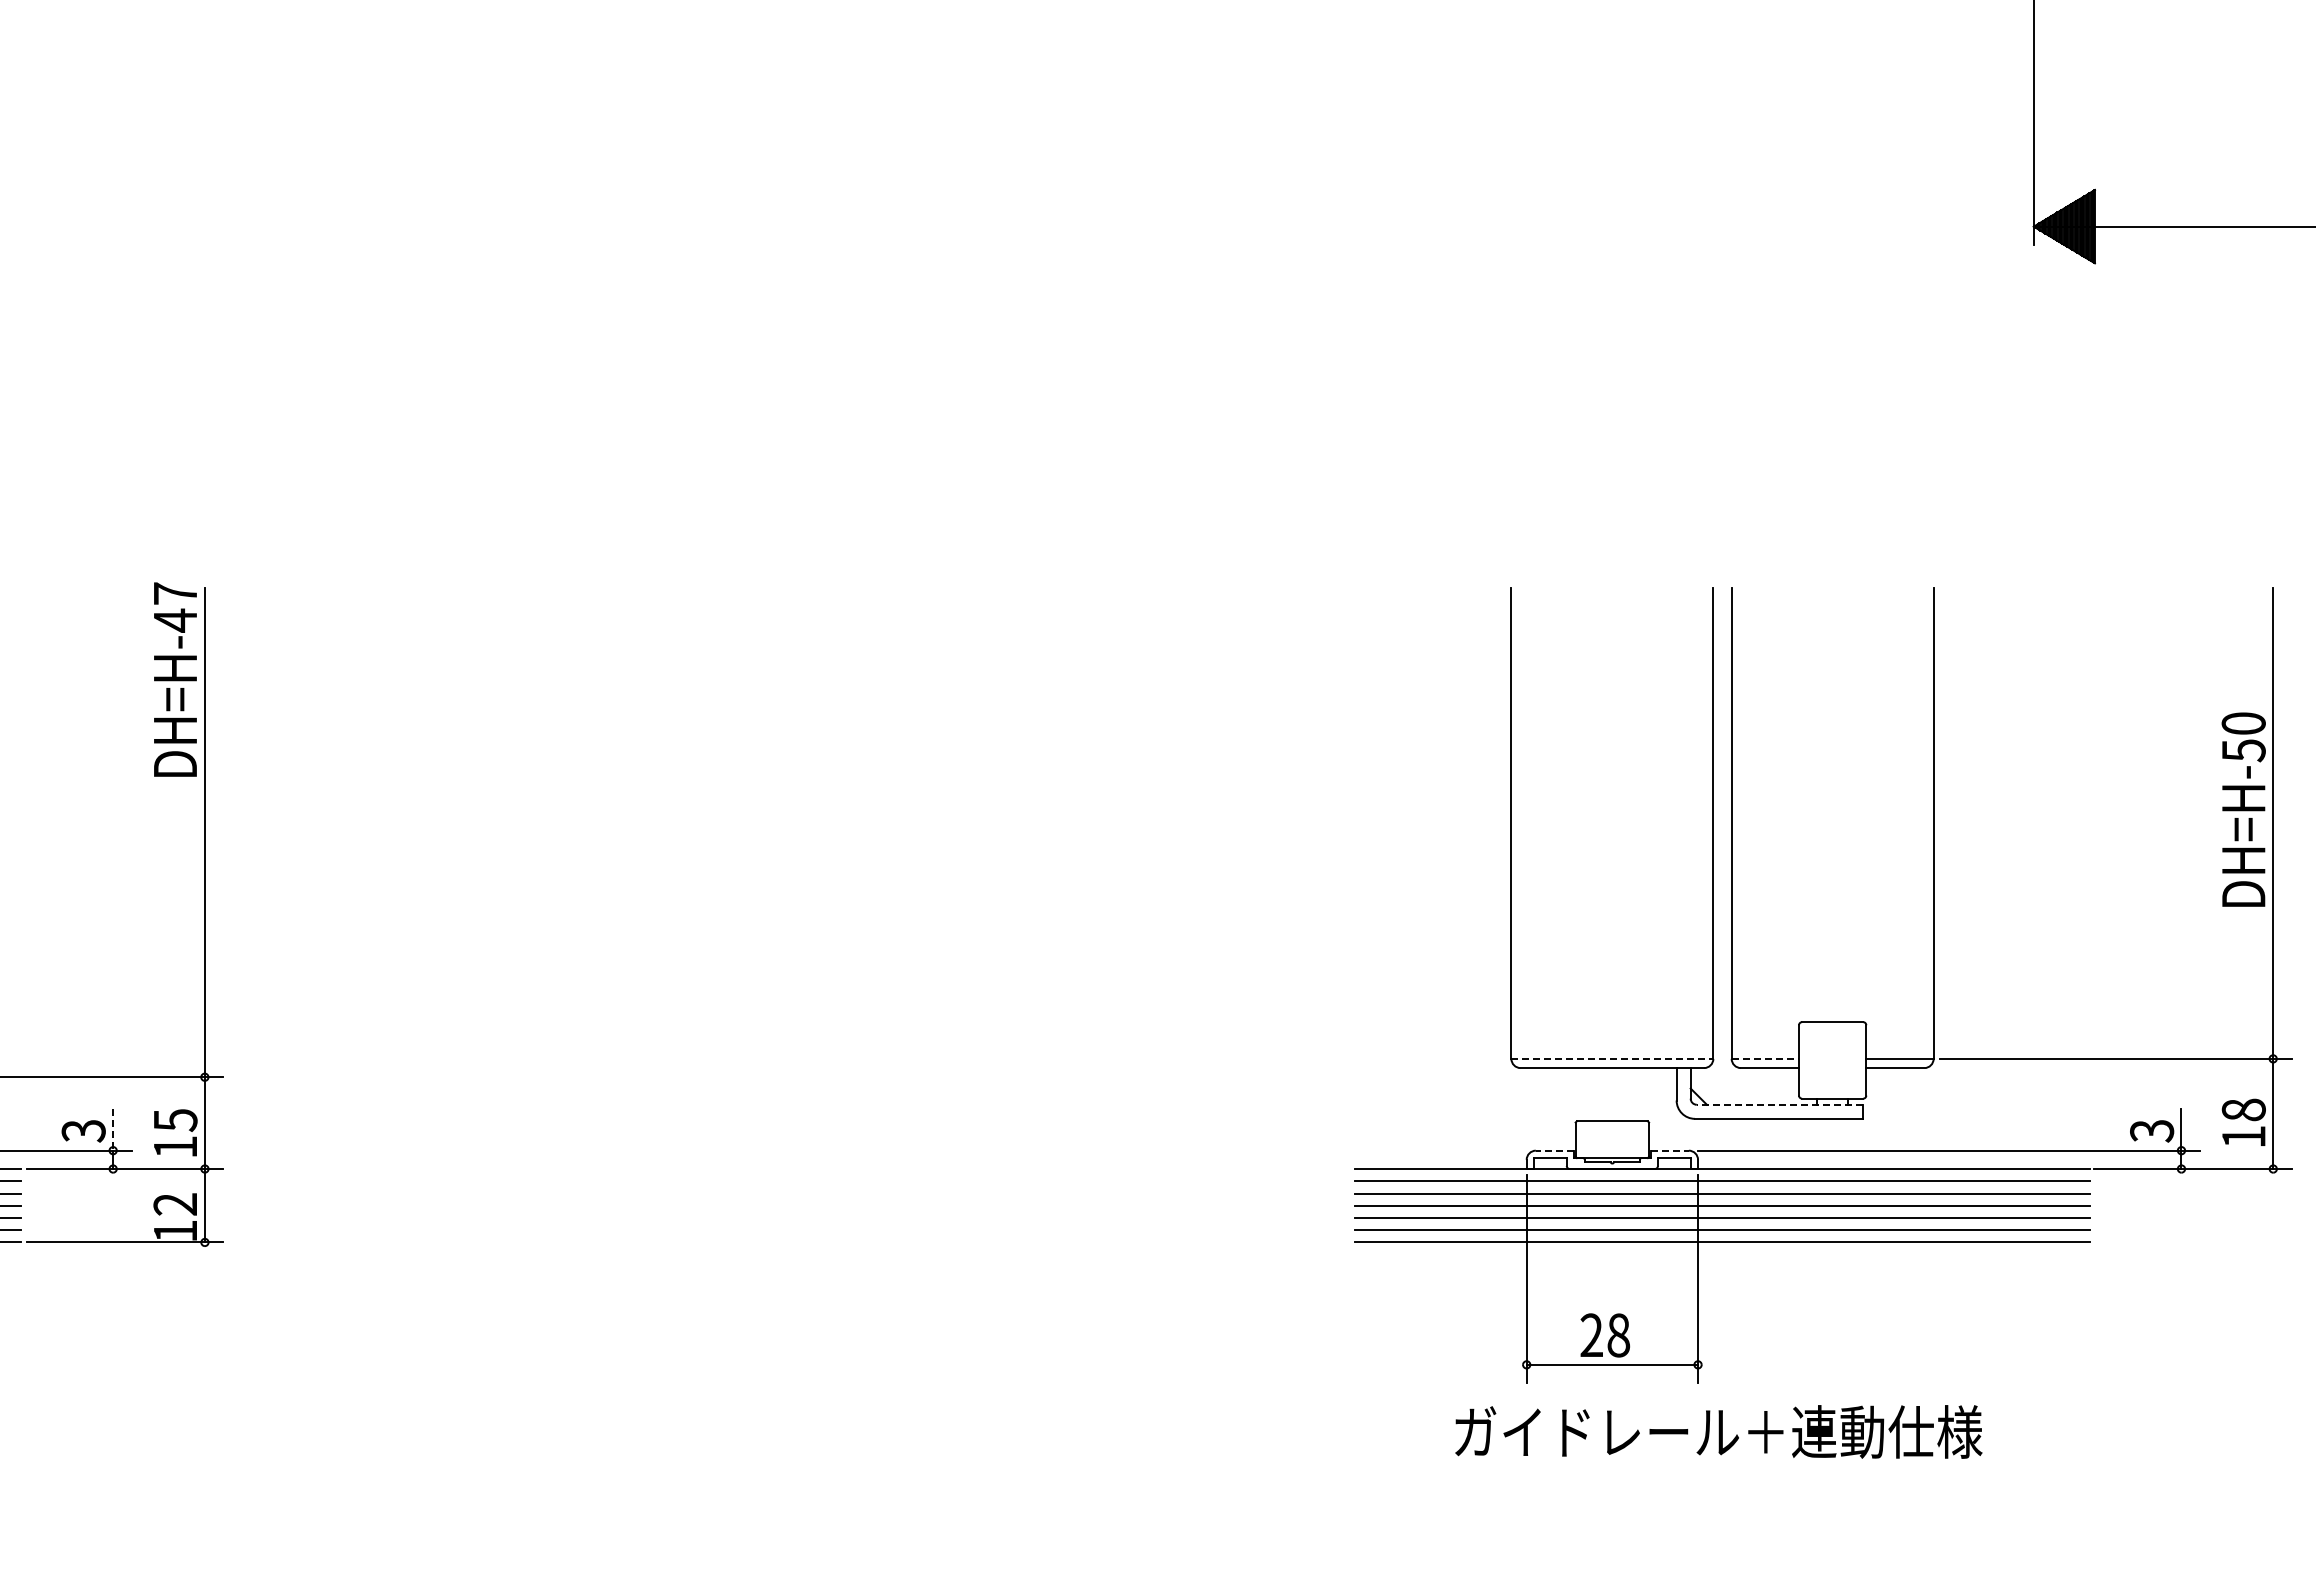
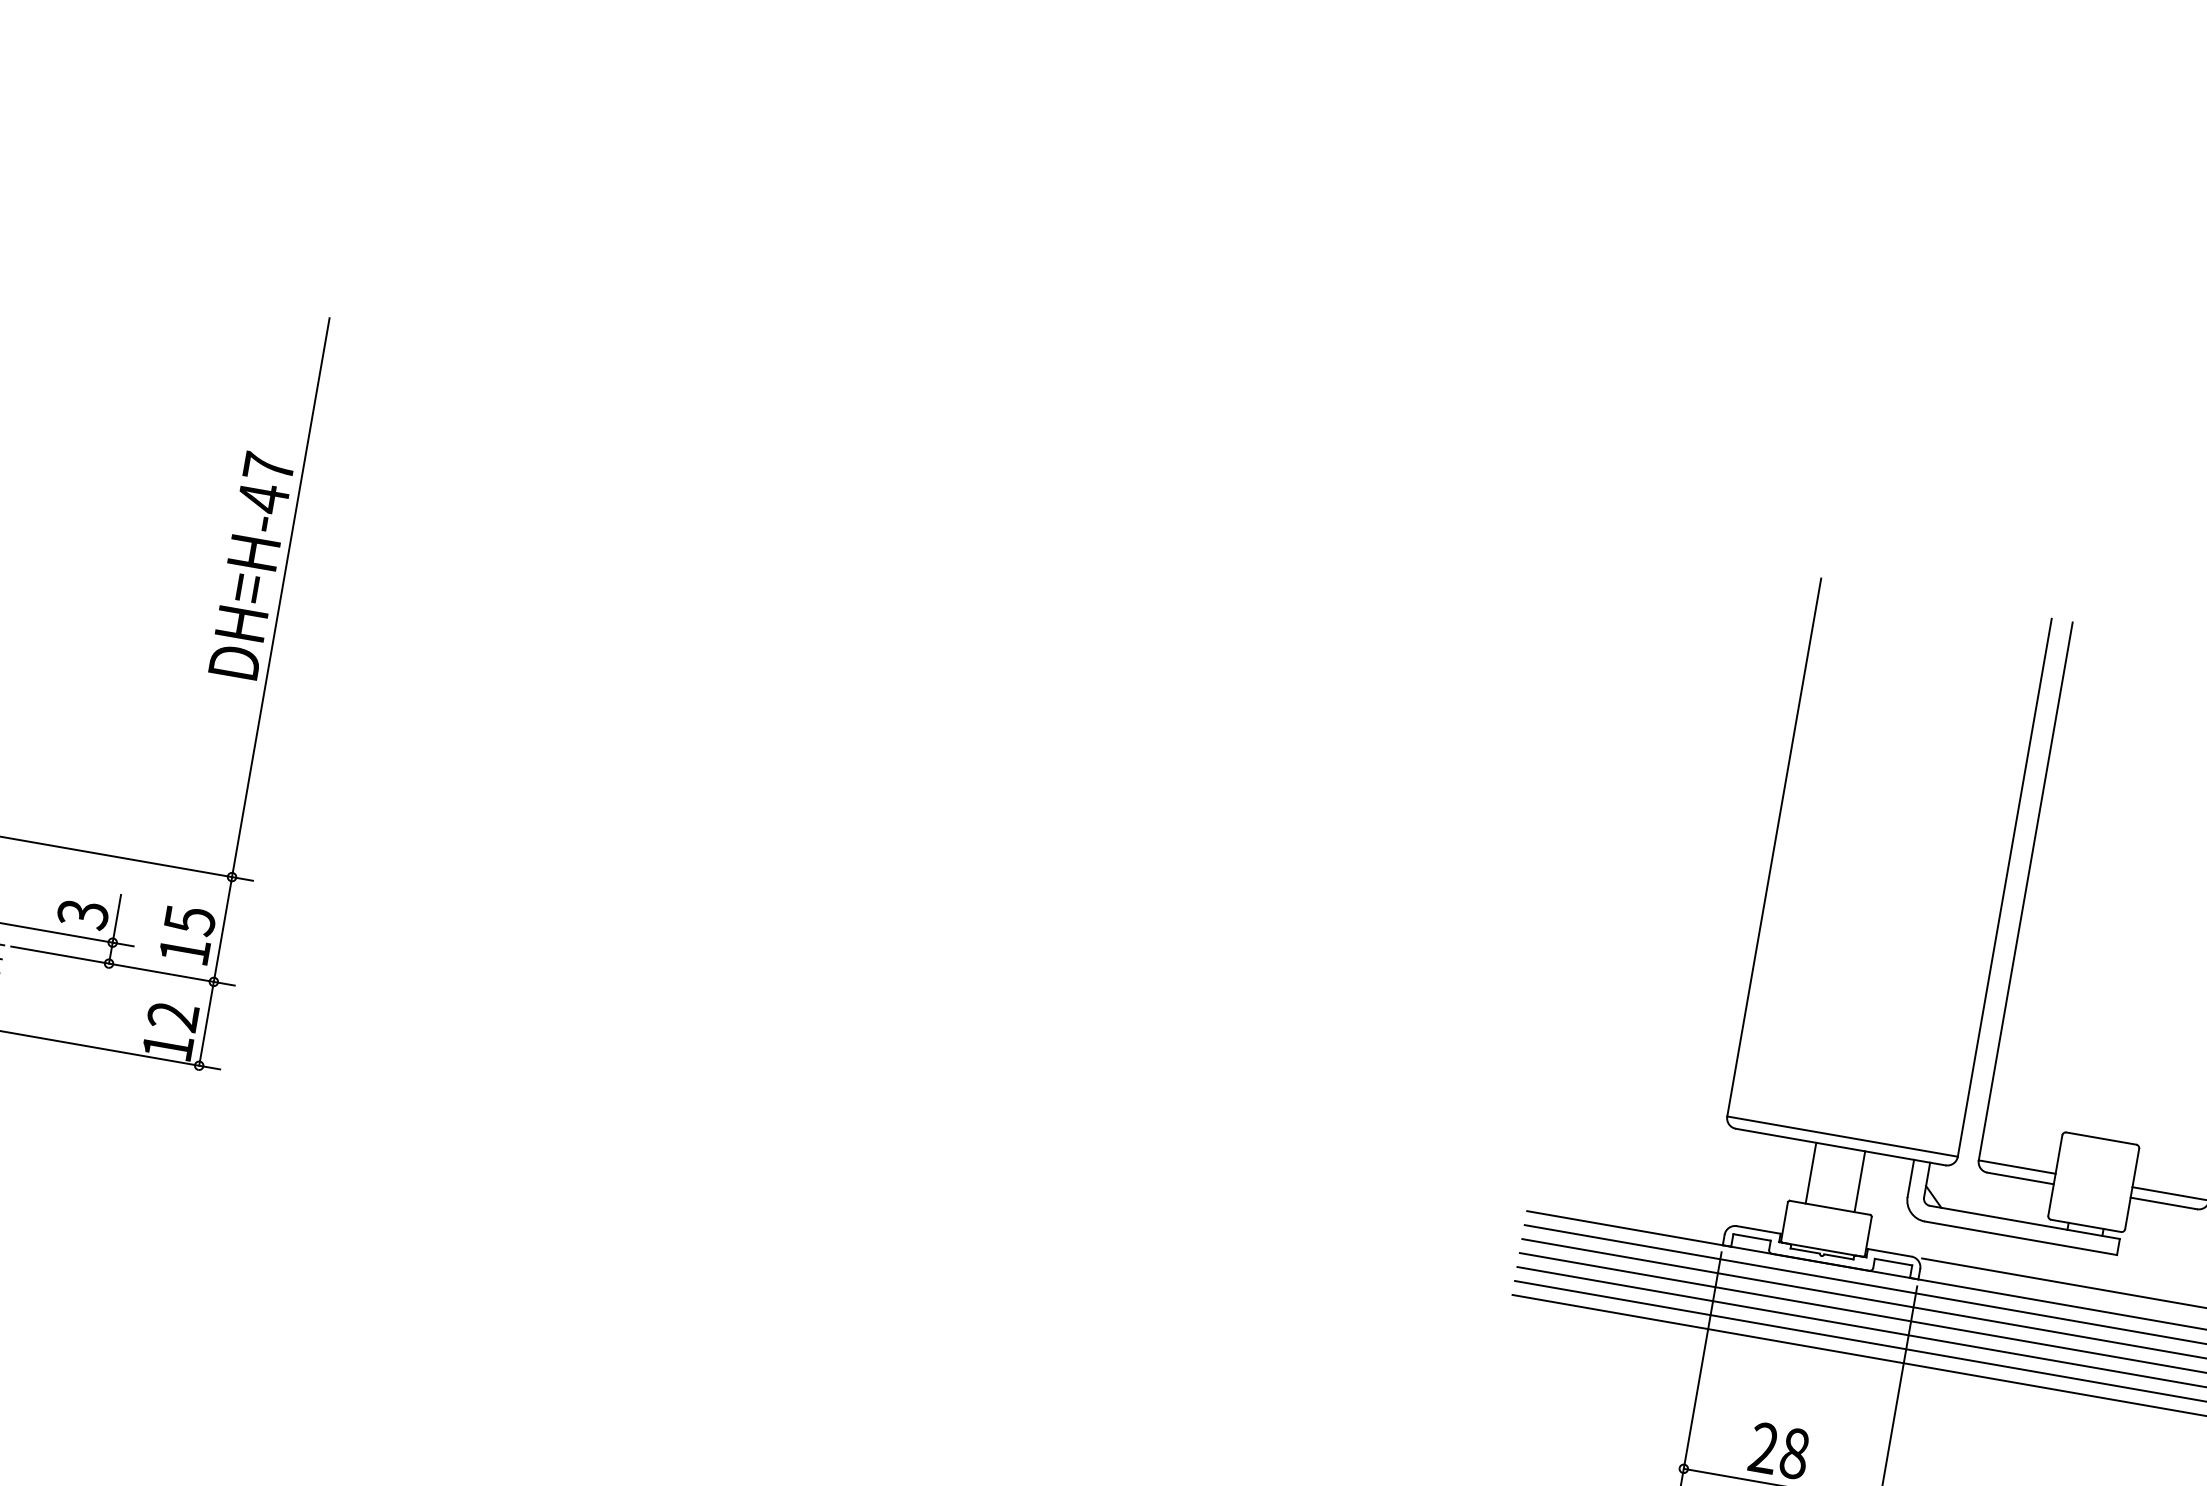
text: (175, 679) -> (251, 565), moved
line: (1612, 1058) -> (1842, 1136), dashed -> solid
line: (1765, 1058) -> (2017, 1166), dashed -> solid
line: (1590, 1094) -> (1810, 1172), added
line: (1633, 1094) -> (1859, 1181), added
line: (1779, 1104) -> (2024, 1221), dashed -> solid
line: (113, 1129) -> (117, 918), dashed -> solid
line: (1554, 1150) -> (1758, 1229), dashed -> solid
line: (1670, 1150) -> (1890, 1252), dashed -> solid

